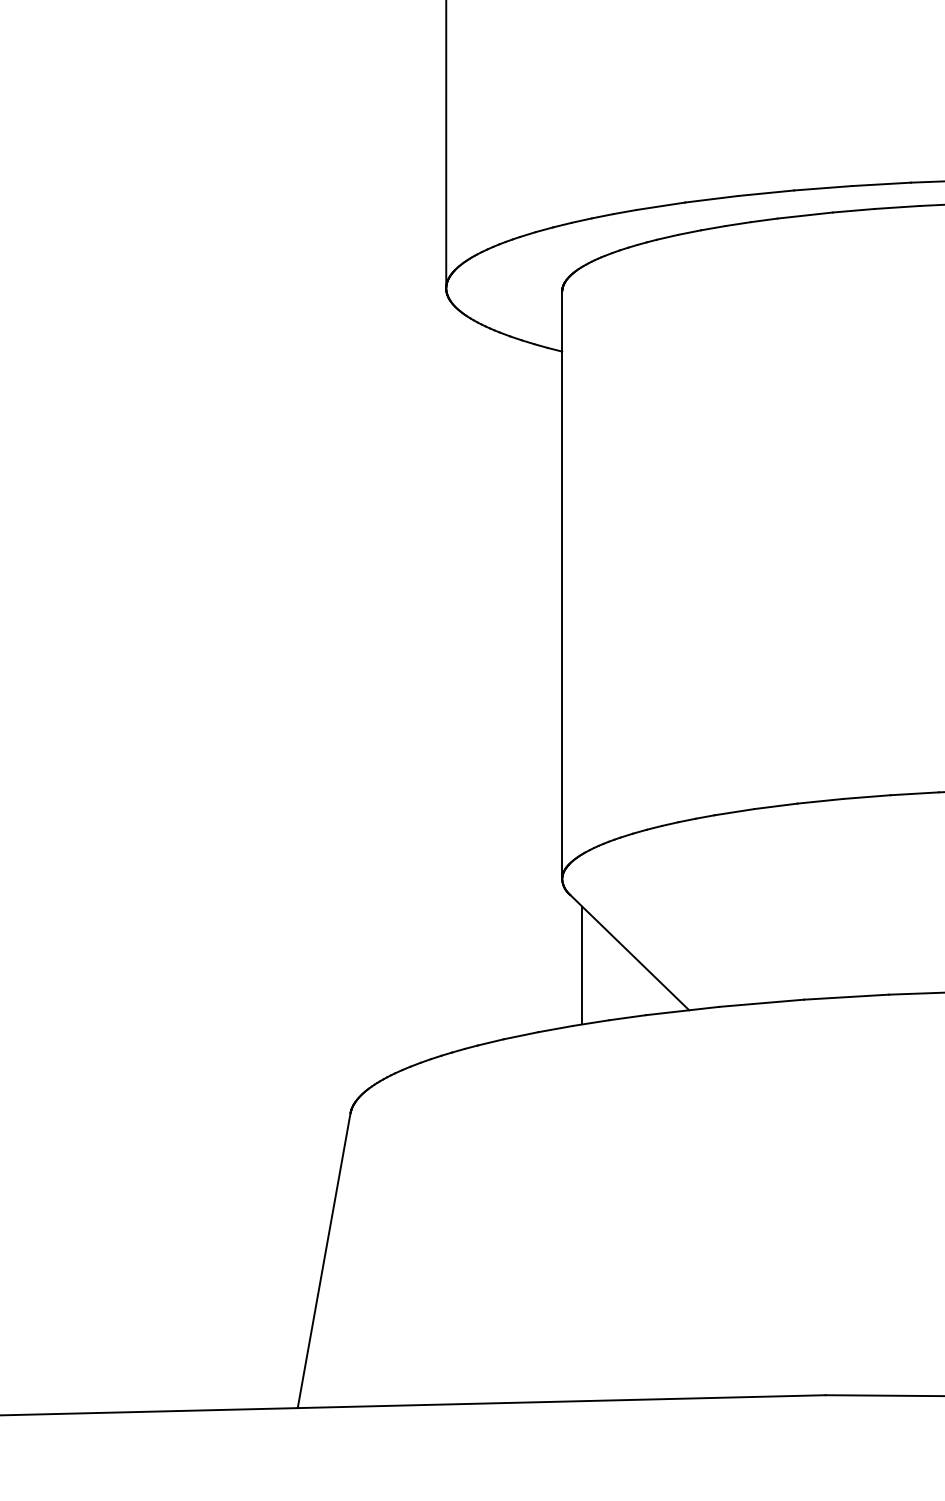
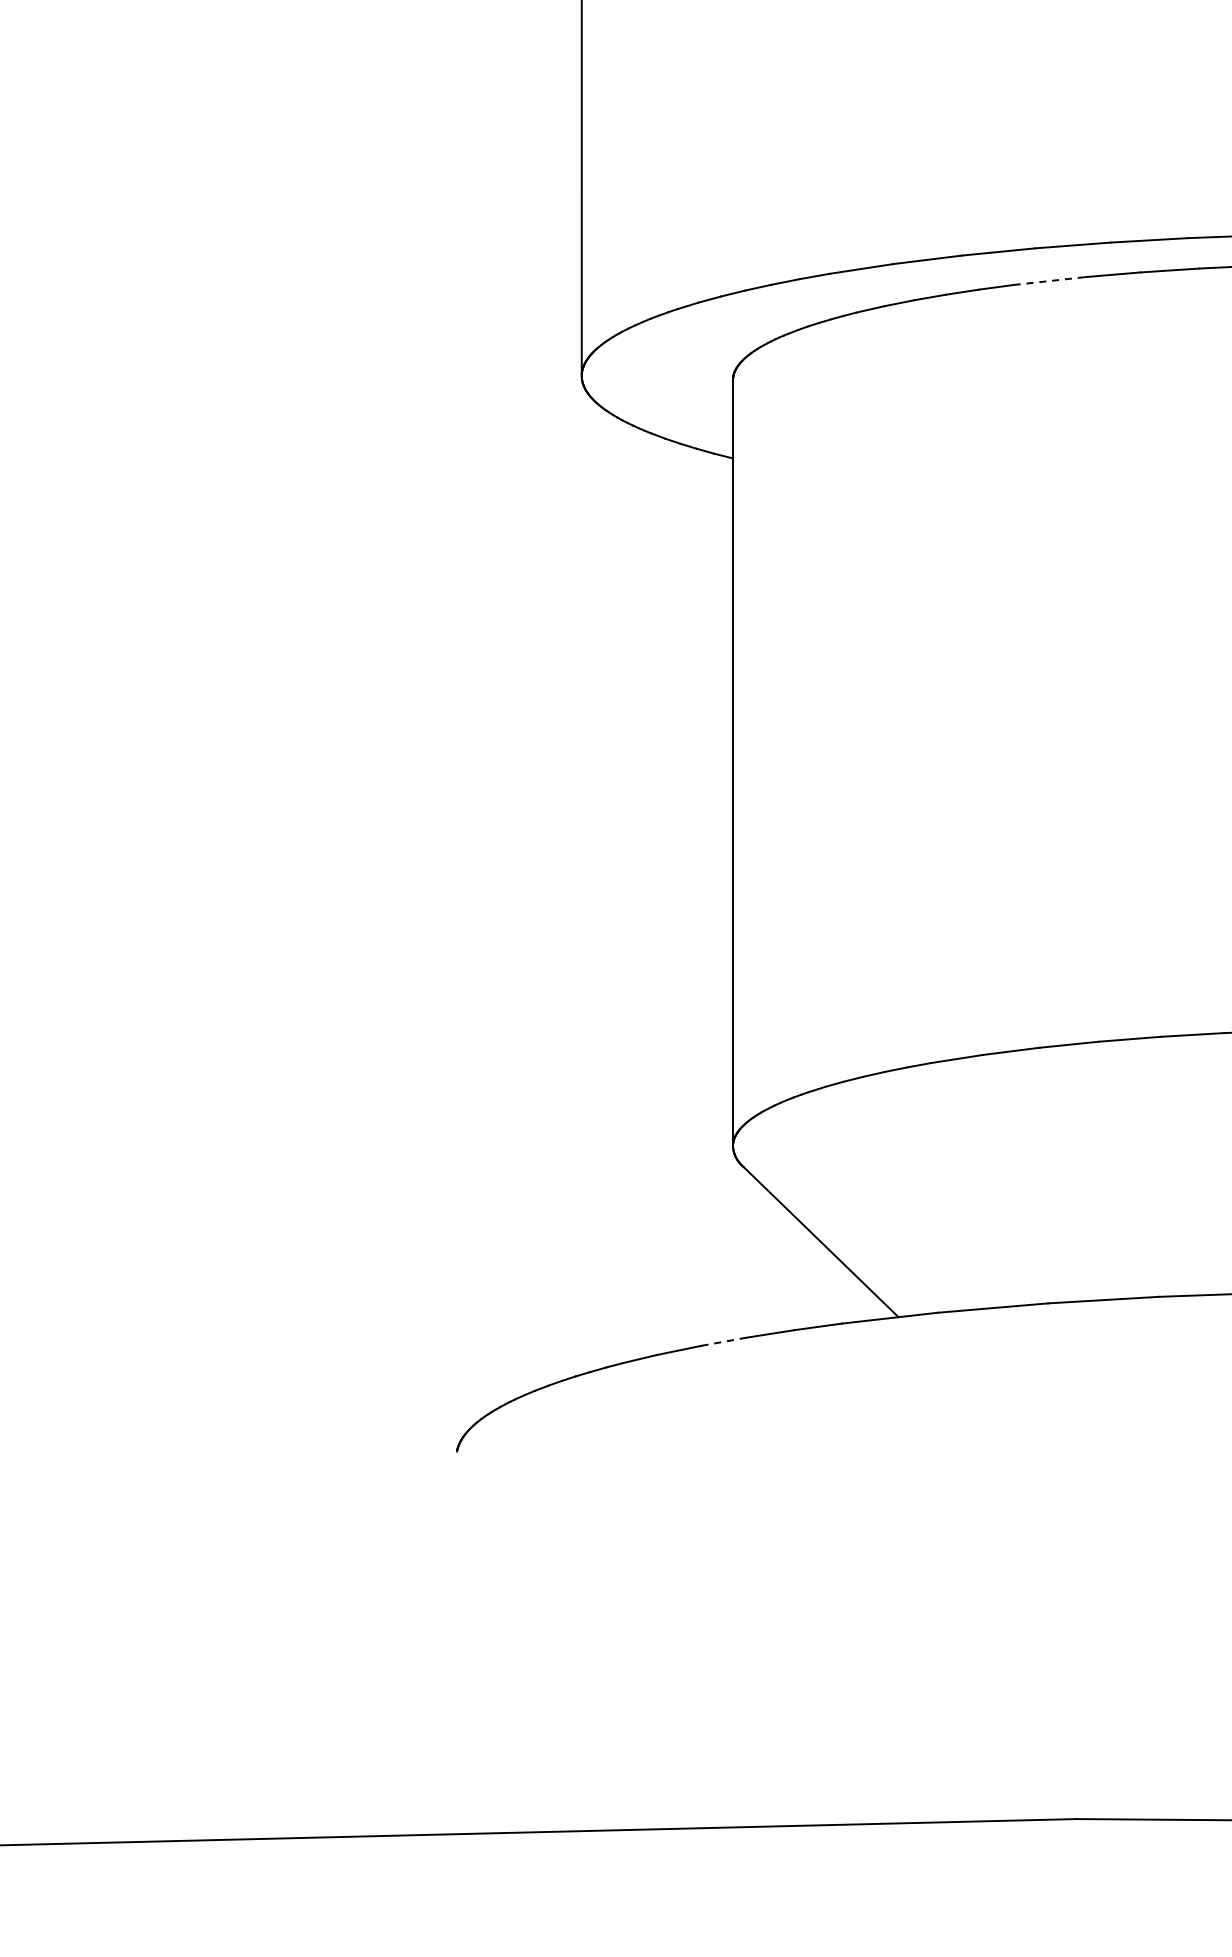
line: (805, 215) -> (1050, 281), solid -> dashed
line: (582, 965) -> (759, 1258), removed
line: (555, 1028) -> (724, 1341), solid -> dashed
line: (324, 1260) -> (422, 1643), removed

